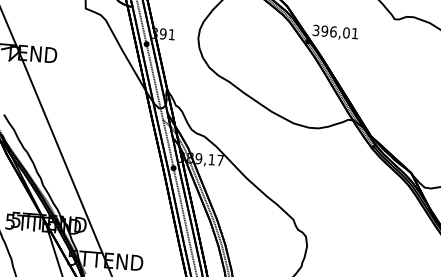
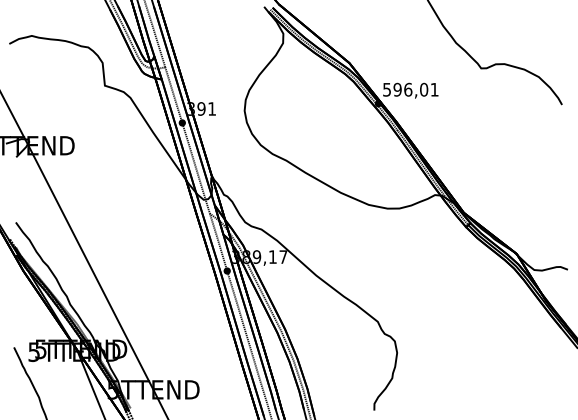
text: (315, 29) -> (386, 88), 396,01 -> 596,01

